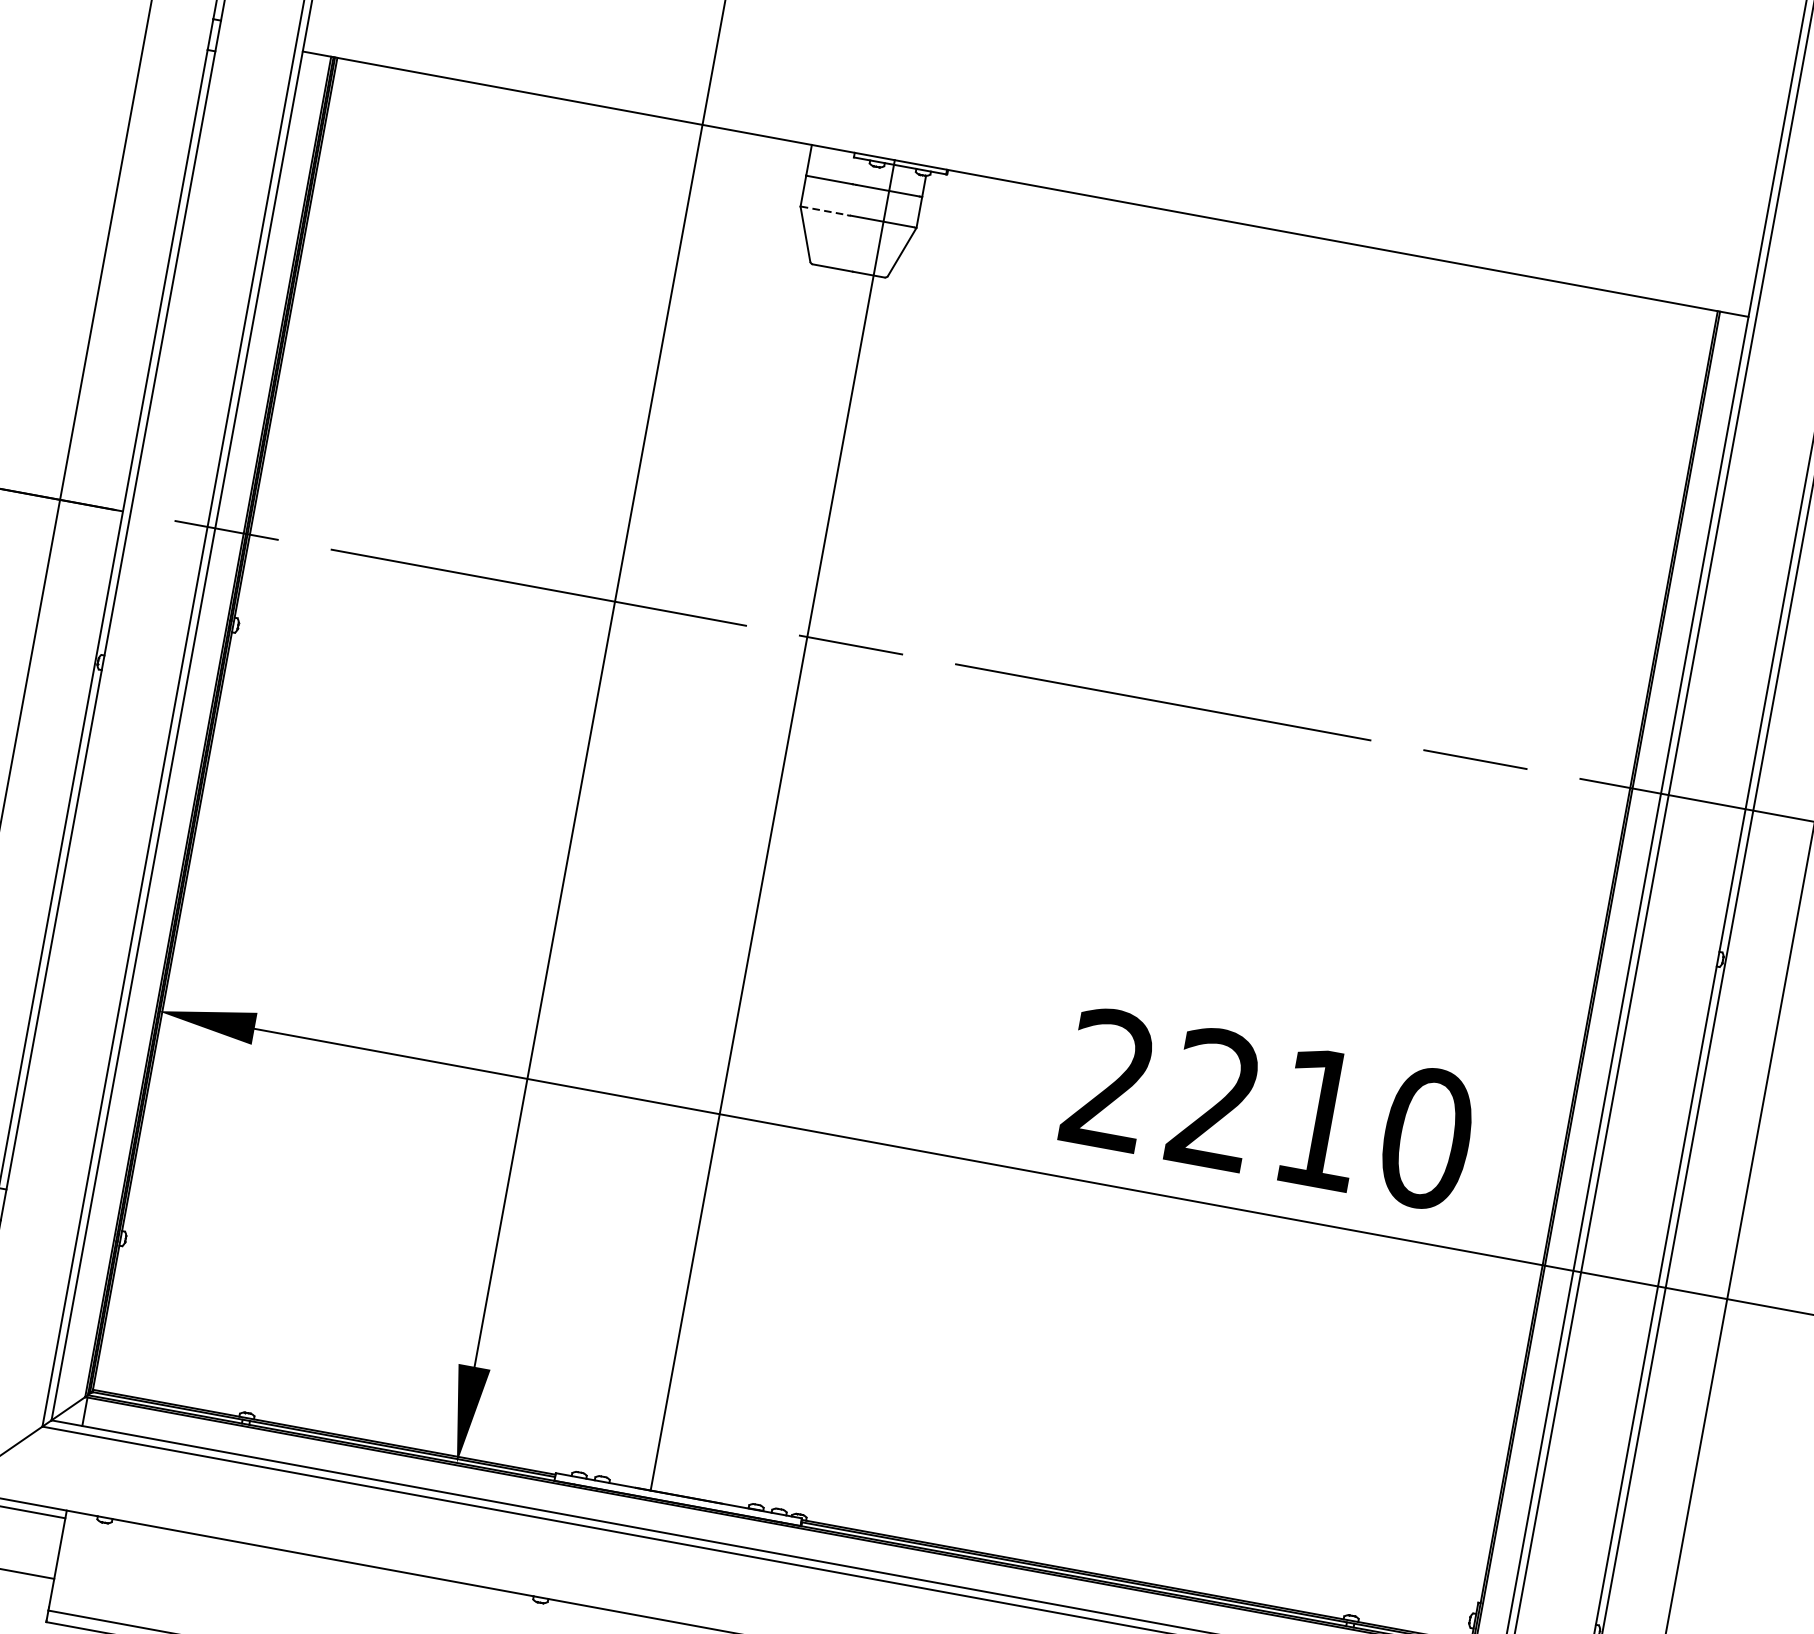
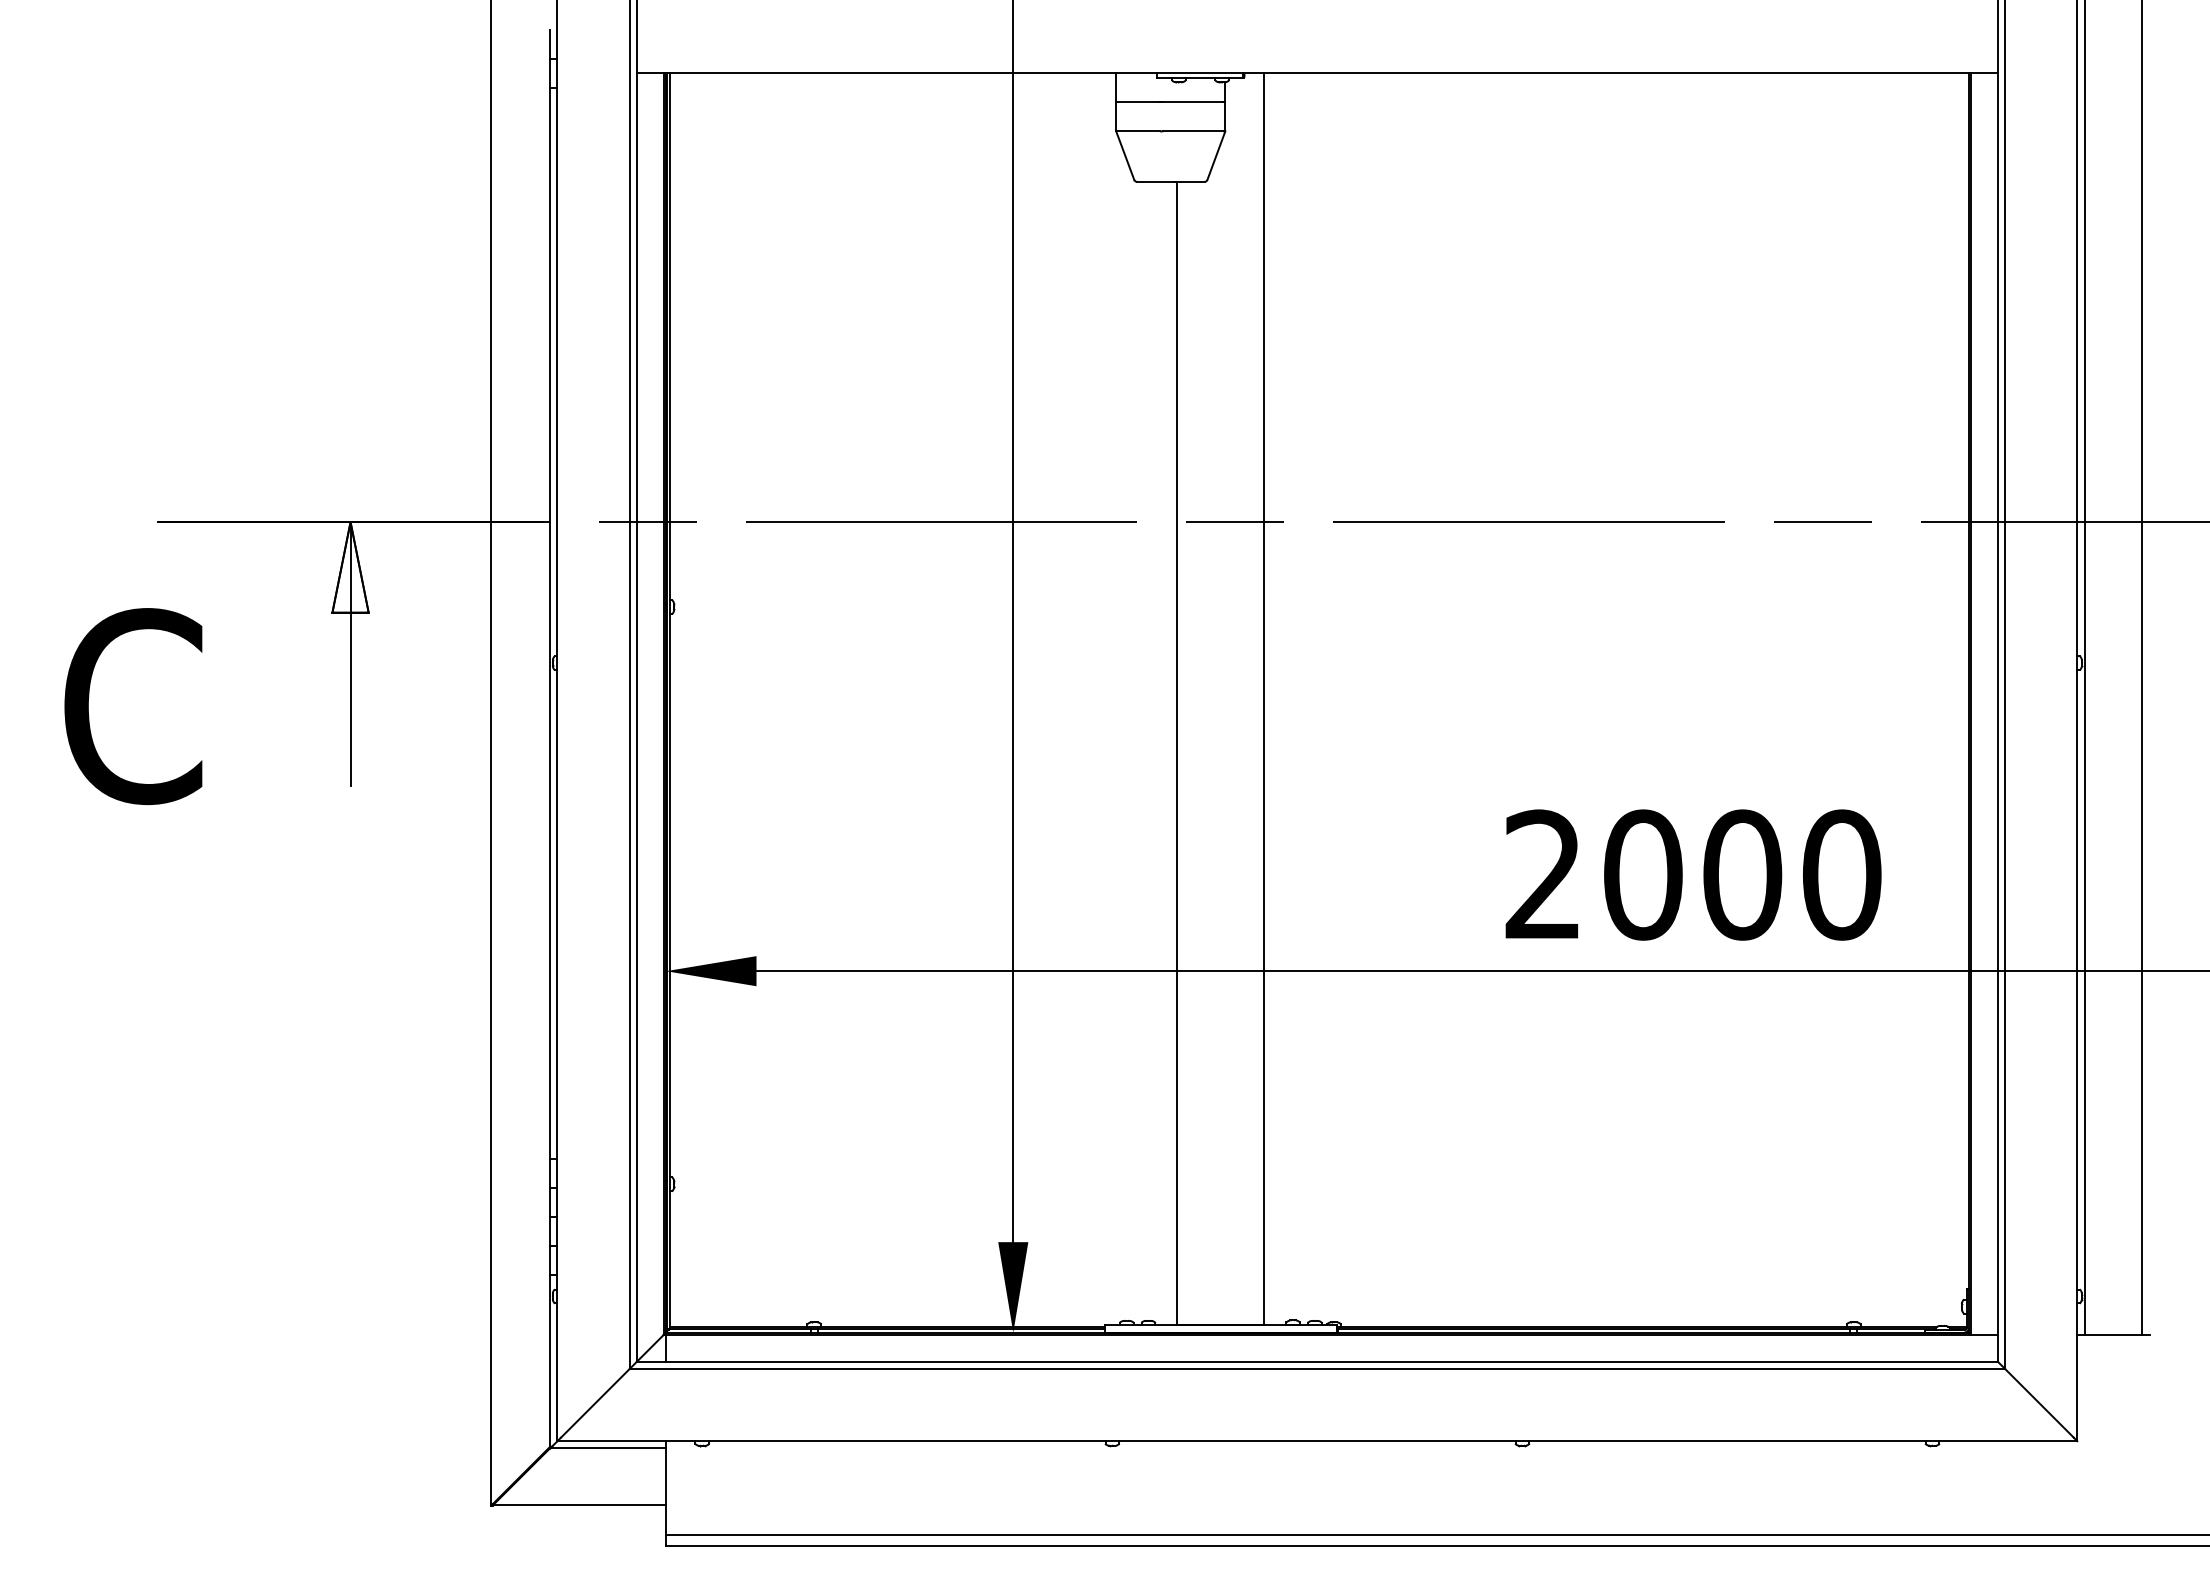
line: (824, 211) -> (1138, 131), dashed -> solid
line: (772, 825) -> (1264, 699), moved
line: (744, 879) -> (1177, 753), added
text: (1269, 1108) -> (1693, 874), 2210 -> 2000

